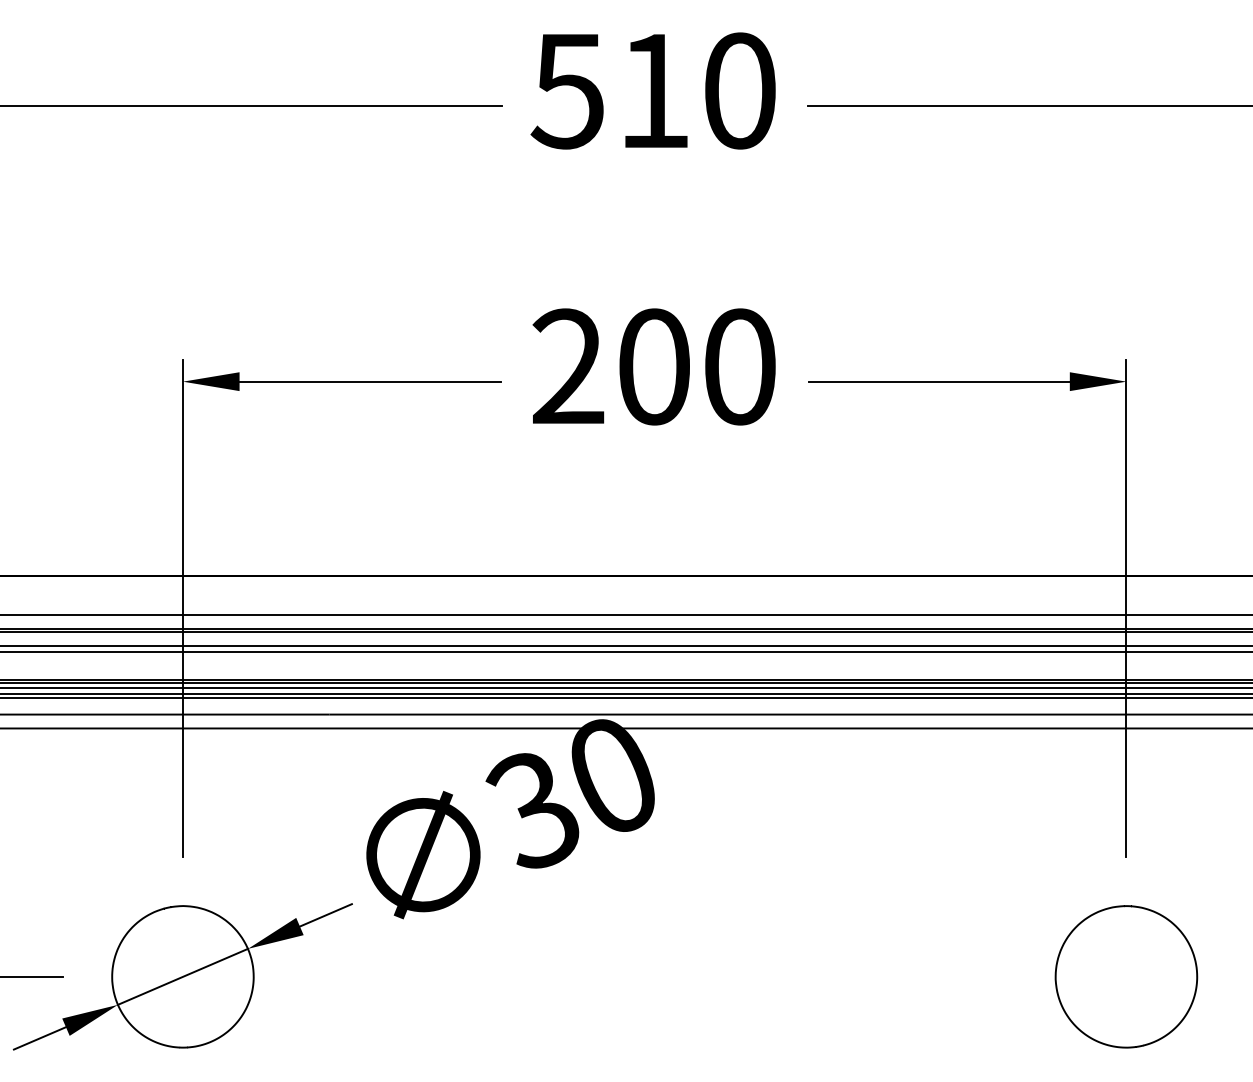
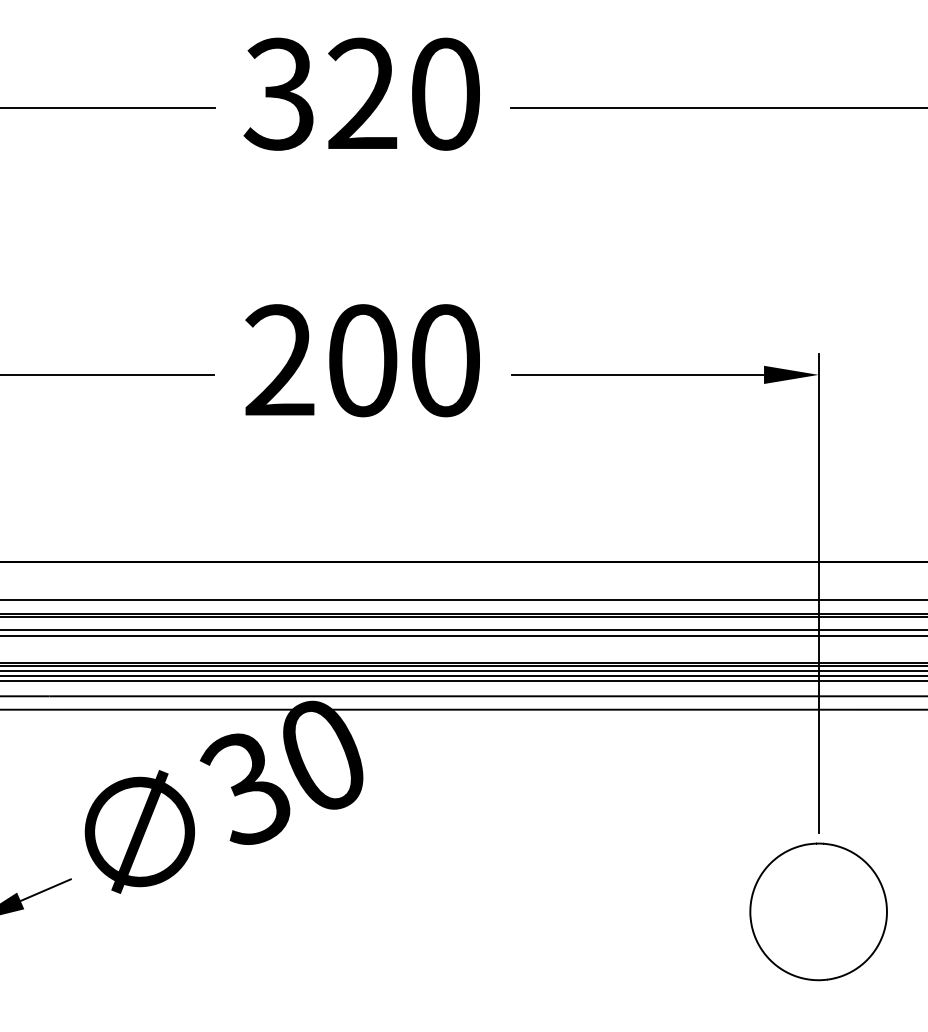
text: (609, 90) -> (319, 93), 510 -> 320
part: (1126, 976) -> (818, 911), moved

